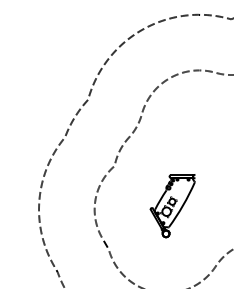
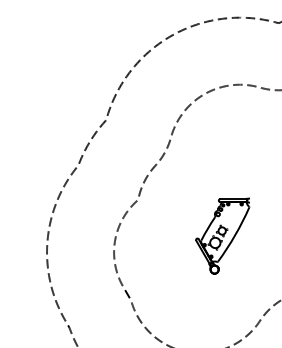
part: (172, 206) -> (222, 236), moved

